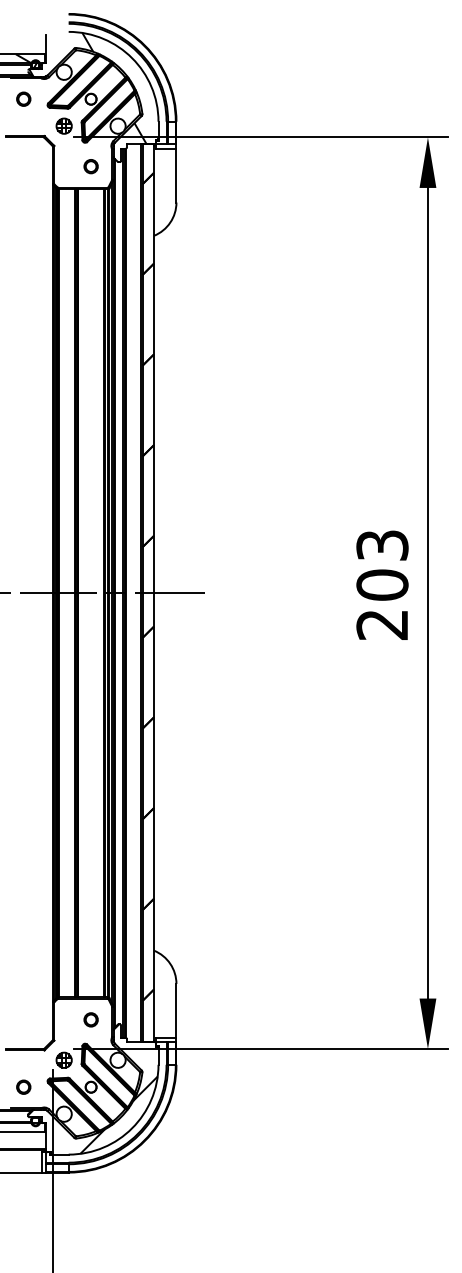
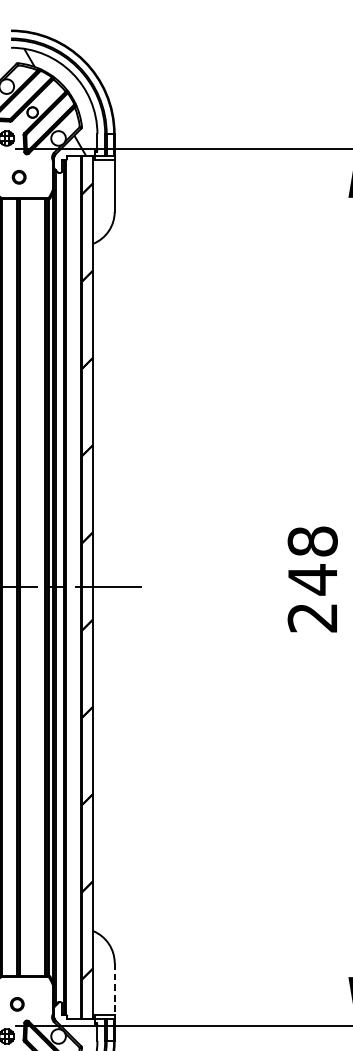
circle: (90, 166) -> (18, 177), moved
text: (382, 565) -> (312, 560), 203 -> 248
line: (176, 1010) -> (114, 988), solid -> dashed
circle: (90, 1019) -> (16, 1003), moved

